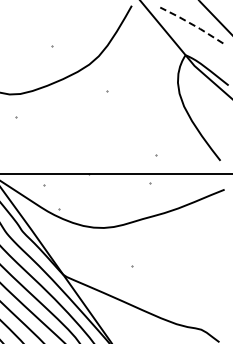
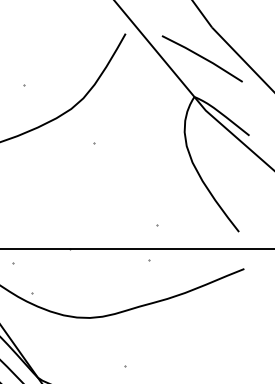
line: (192, 24) -> (203, 57), dashed -> solid

